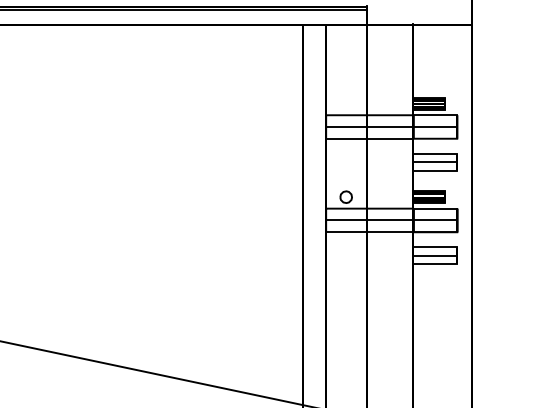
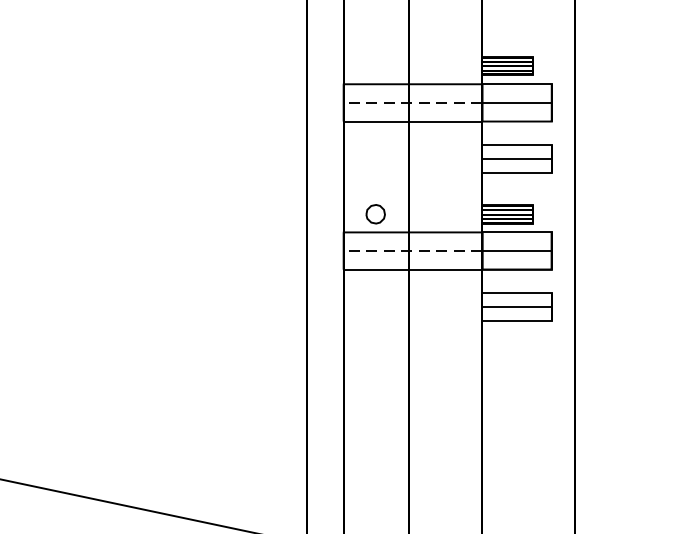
line: (369, 127) -> (412, 103), solid -> dashed
line: (369, 220) -> (412, 251), solid -> dashed

